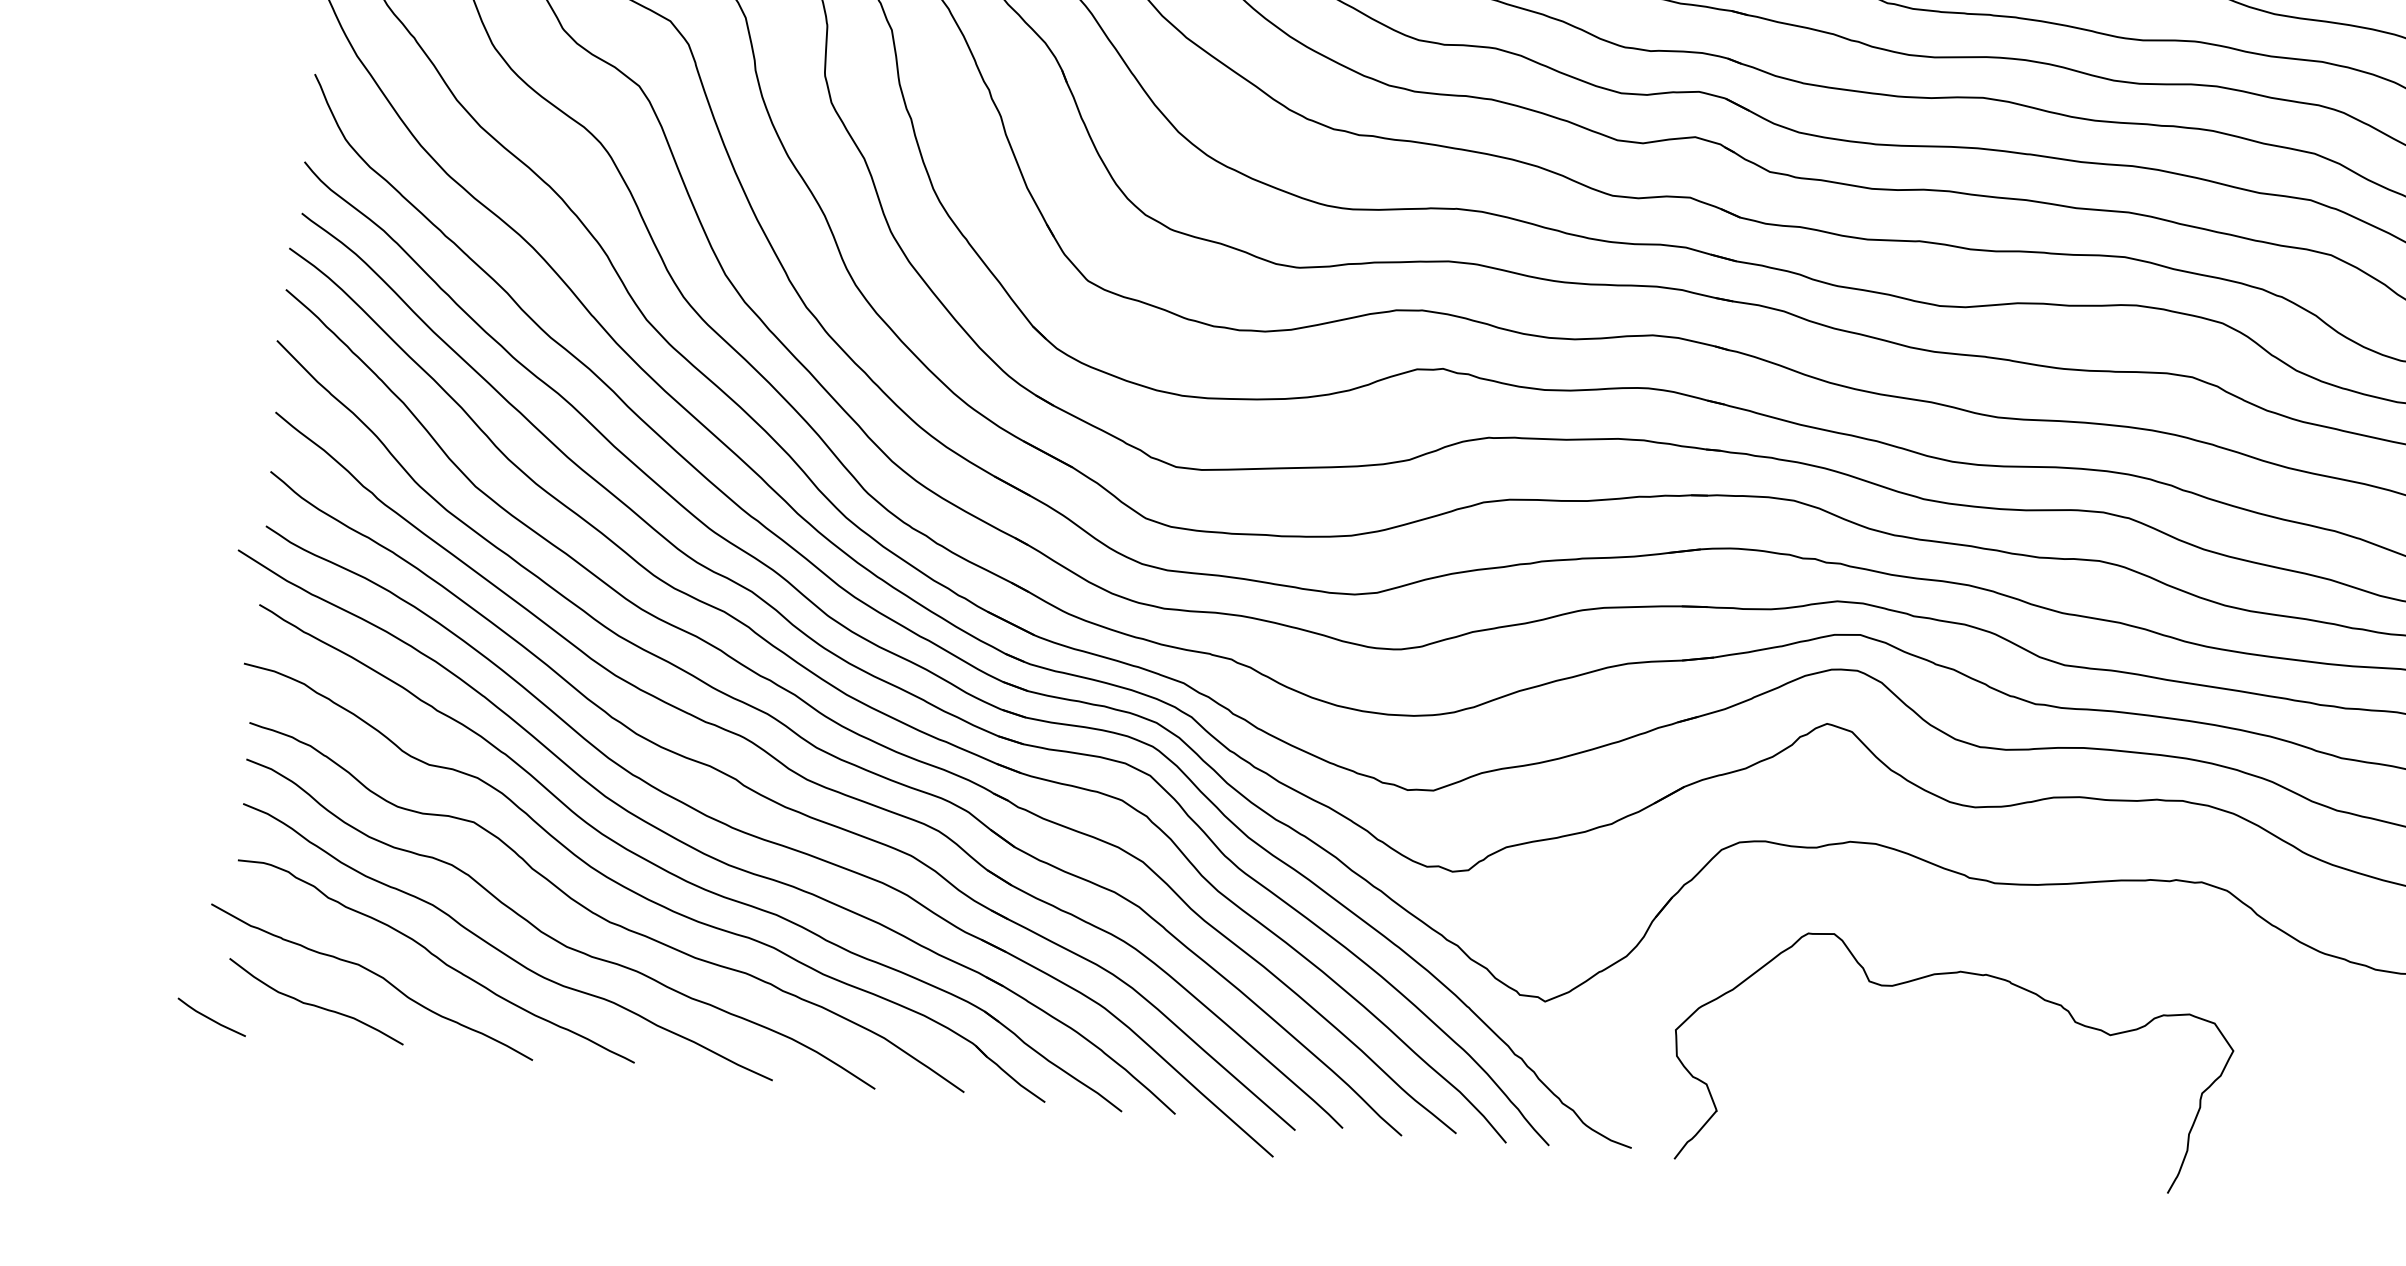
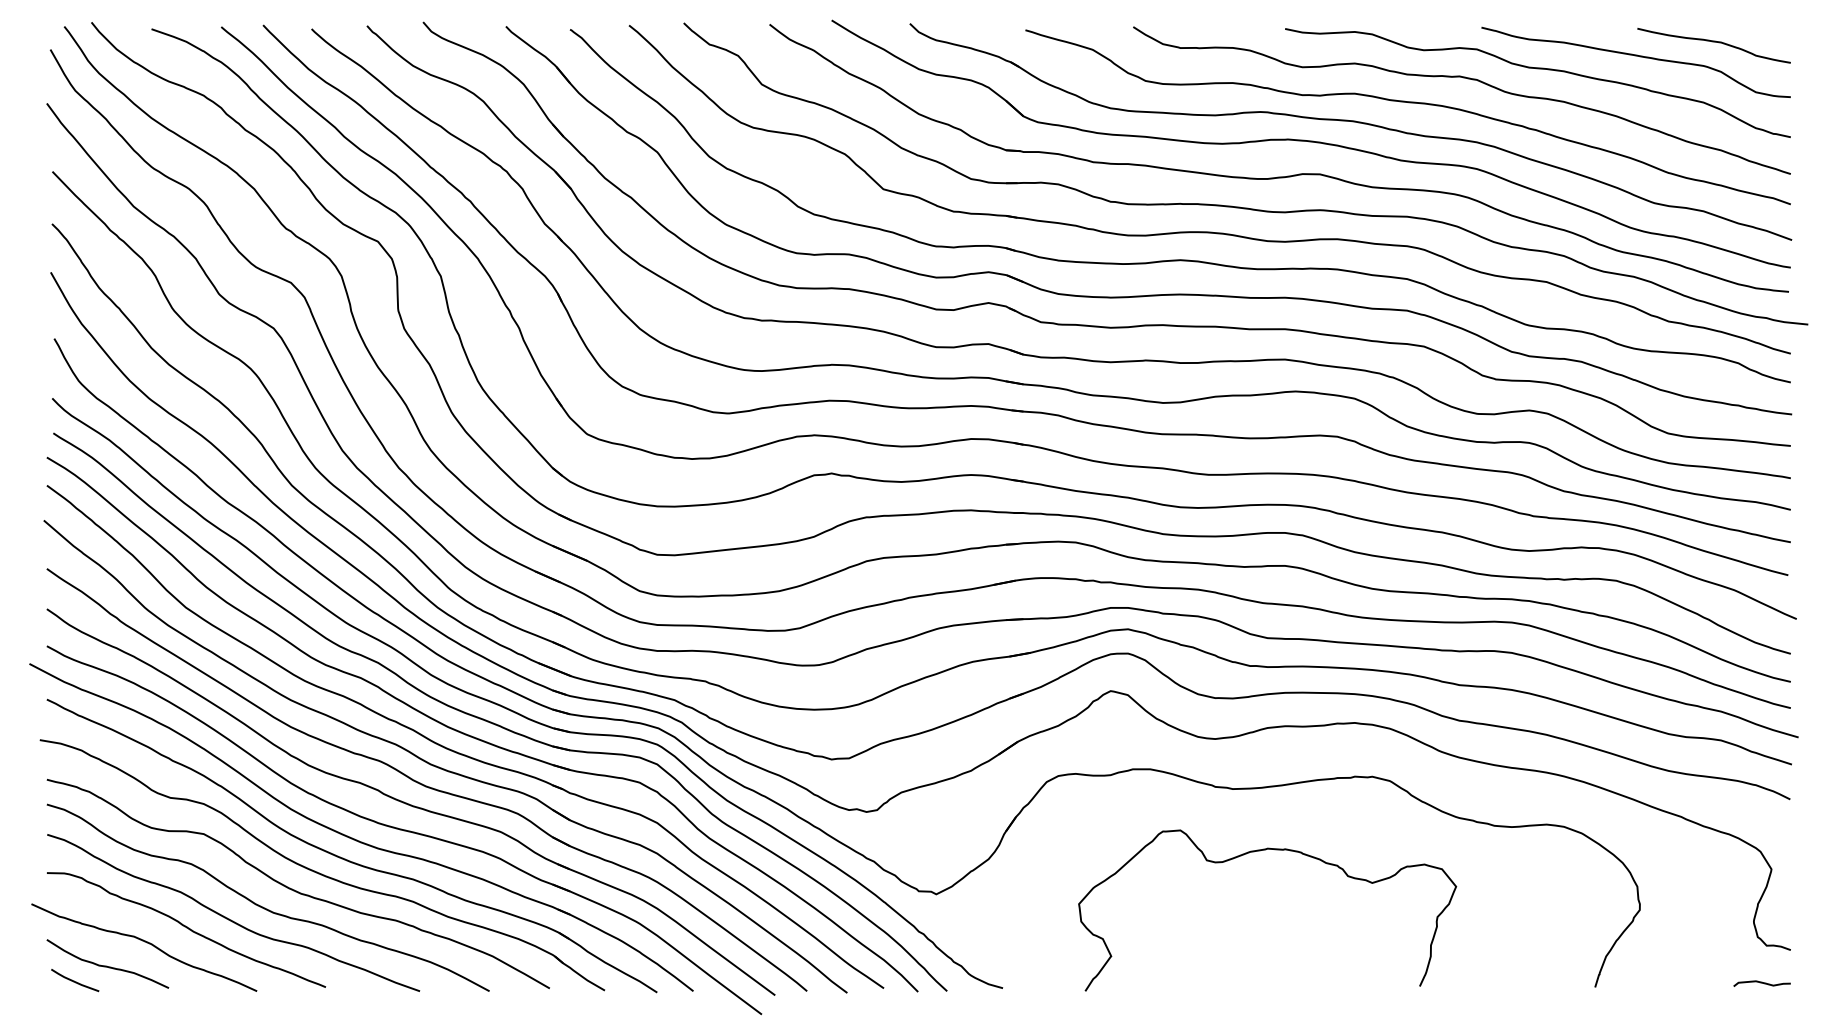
curve: (1949, 974) -> (1260, 851), moved
line: (210, 1017) -> (74, 980), moved

